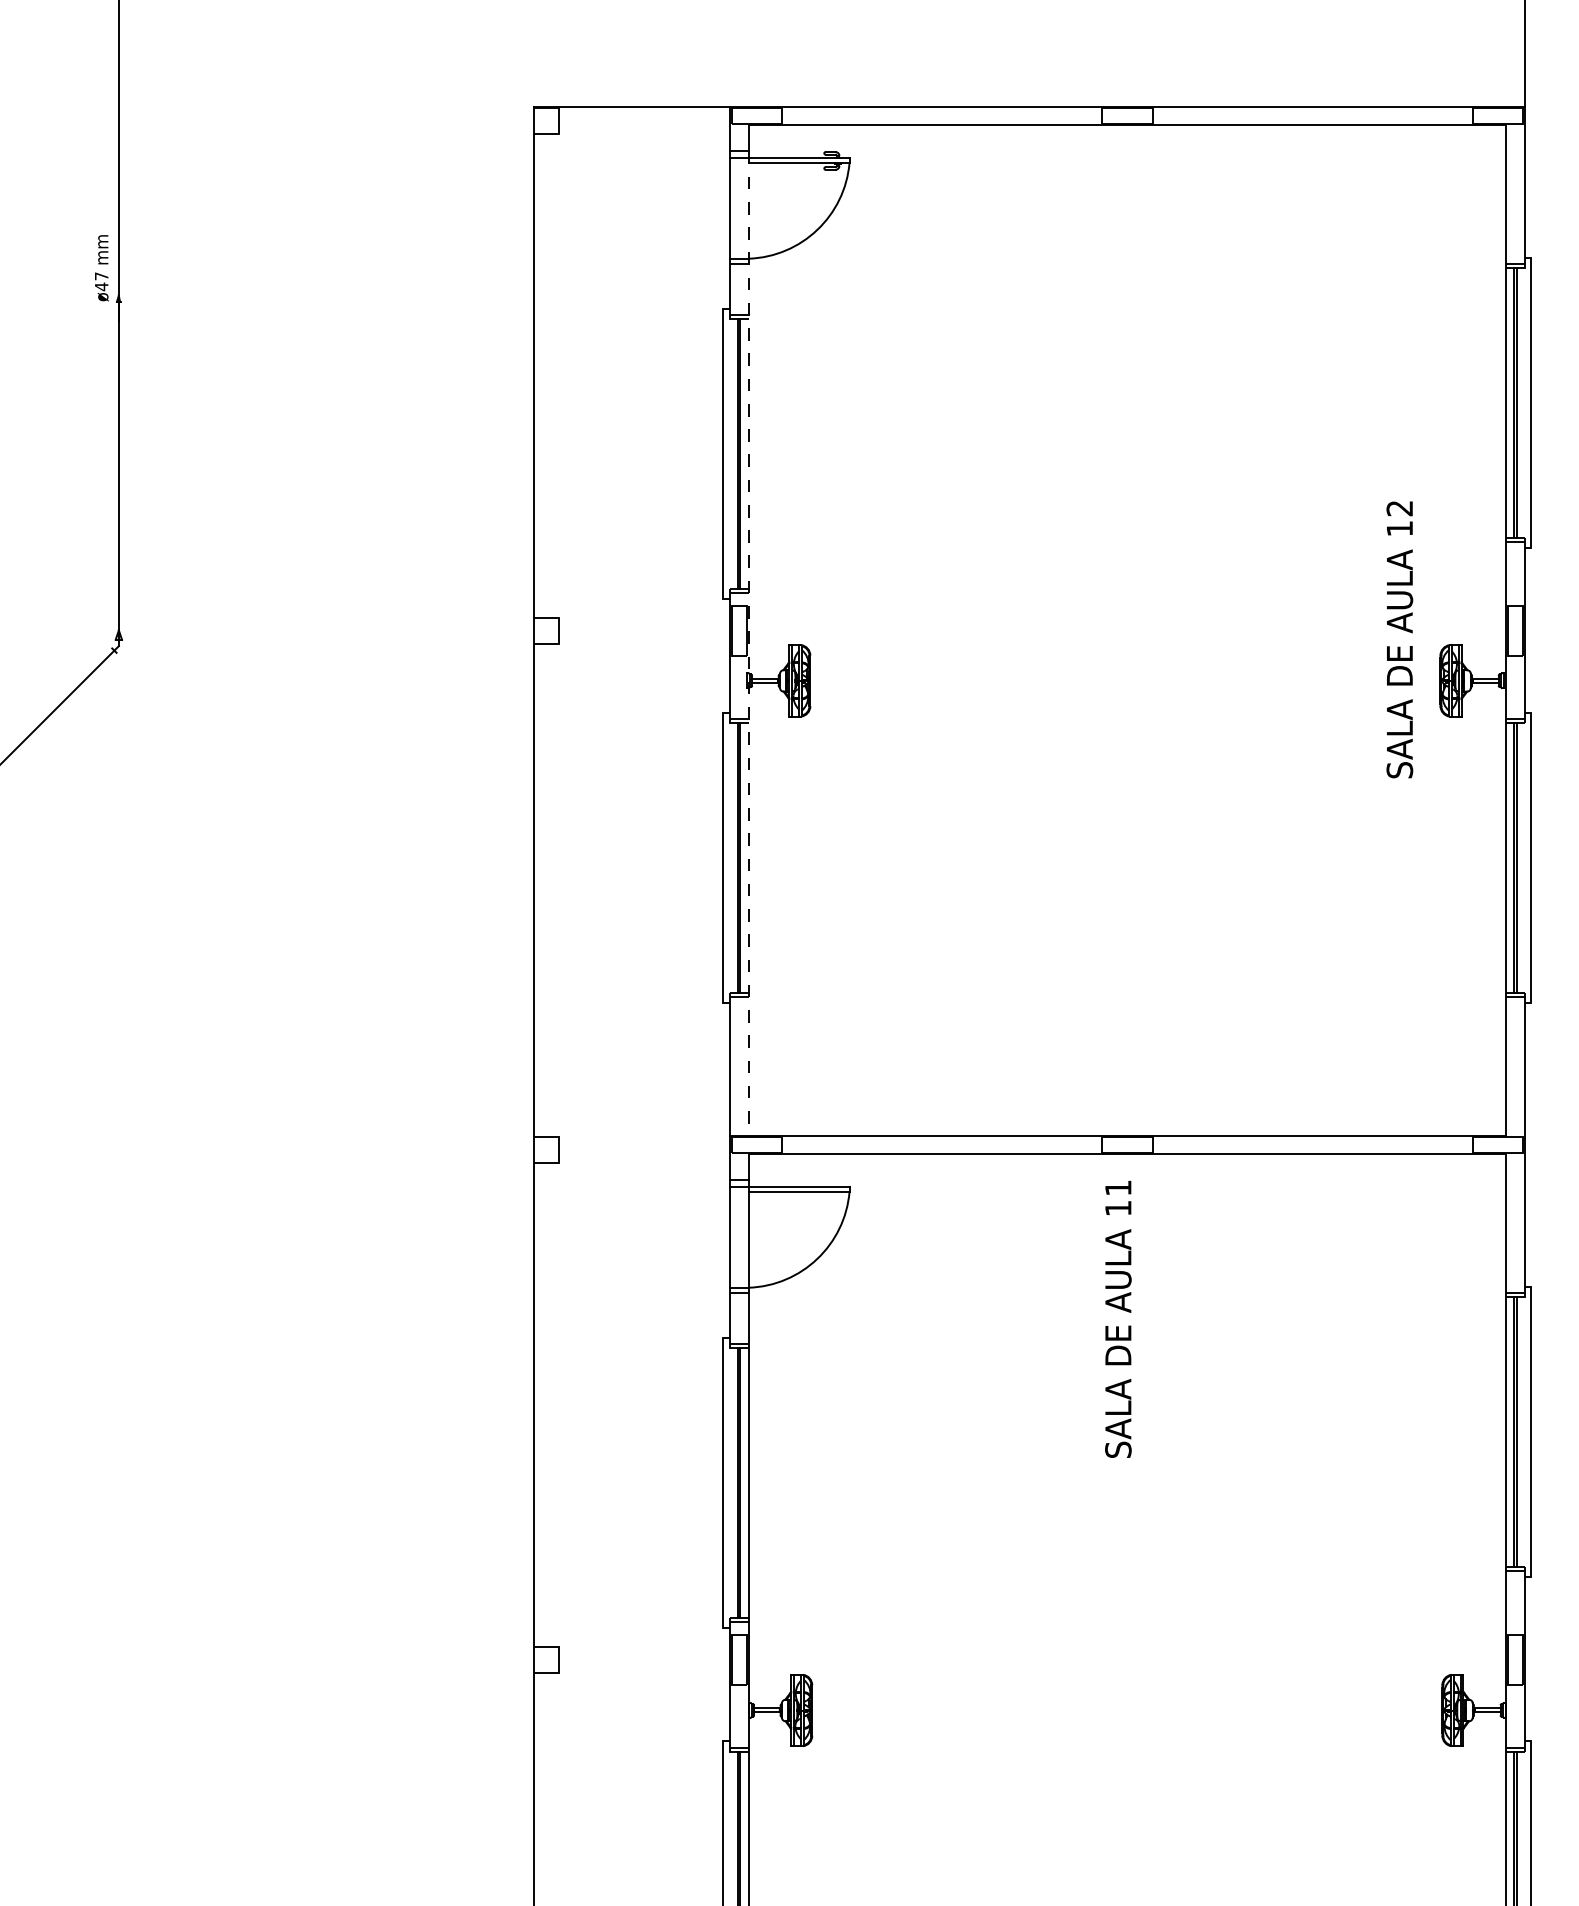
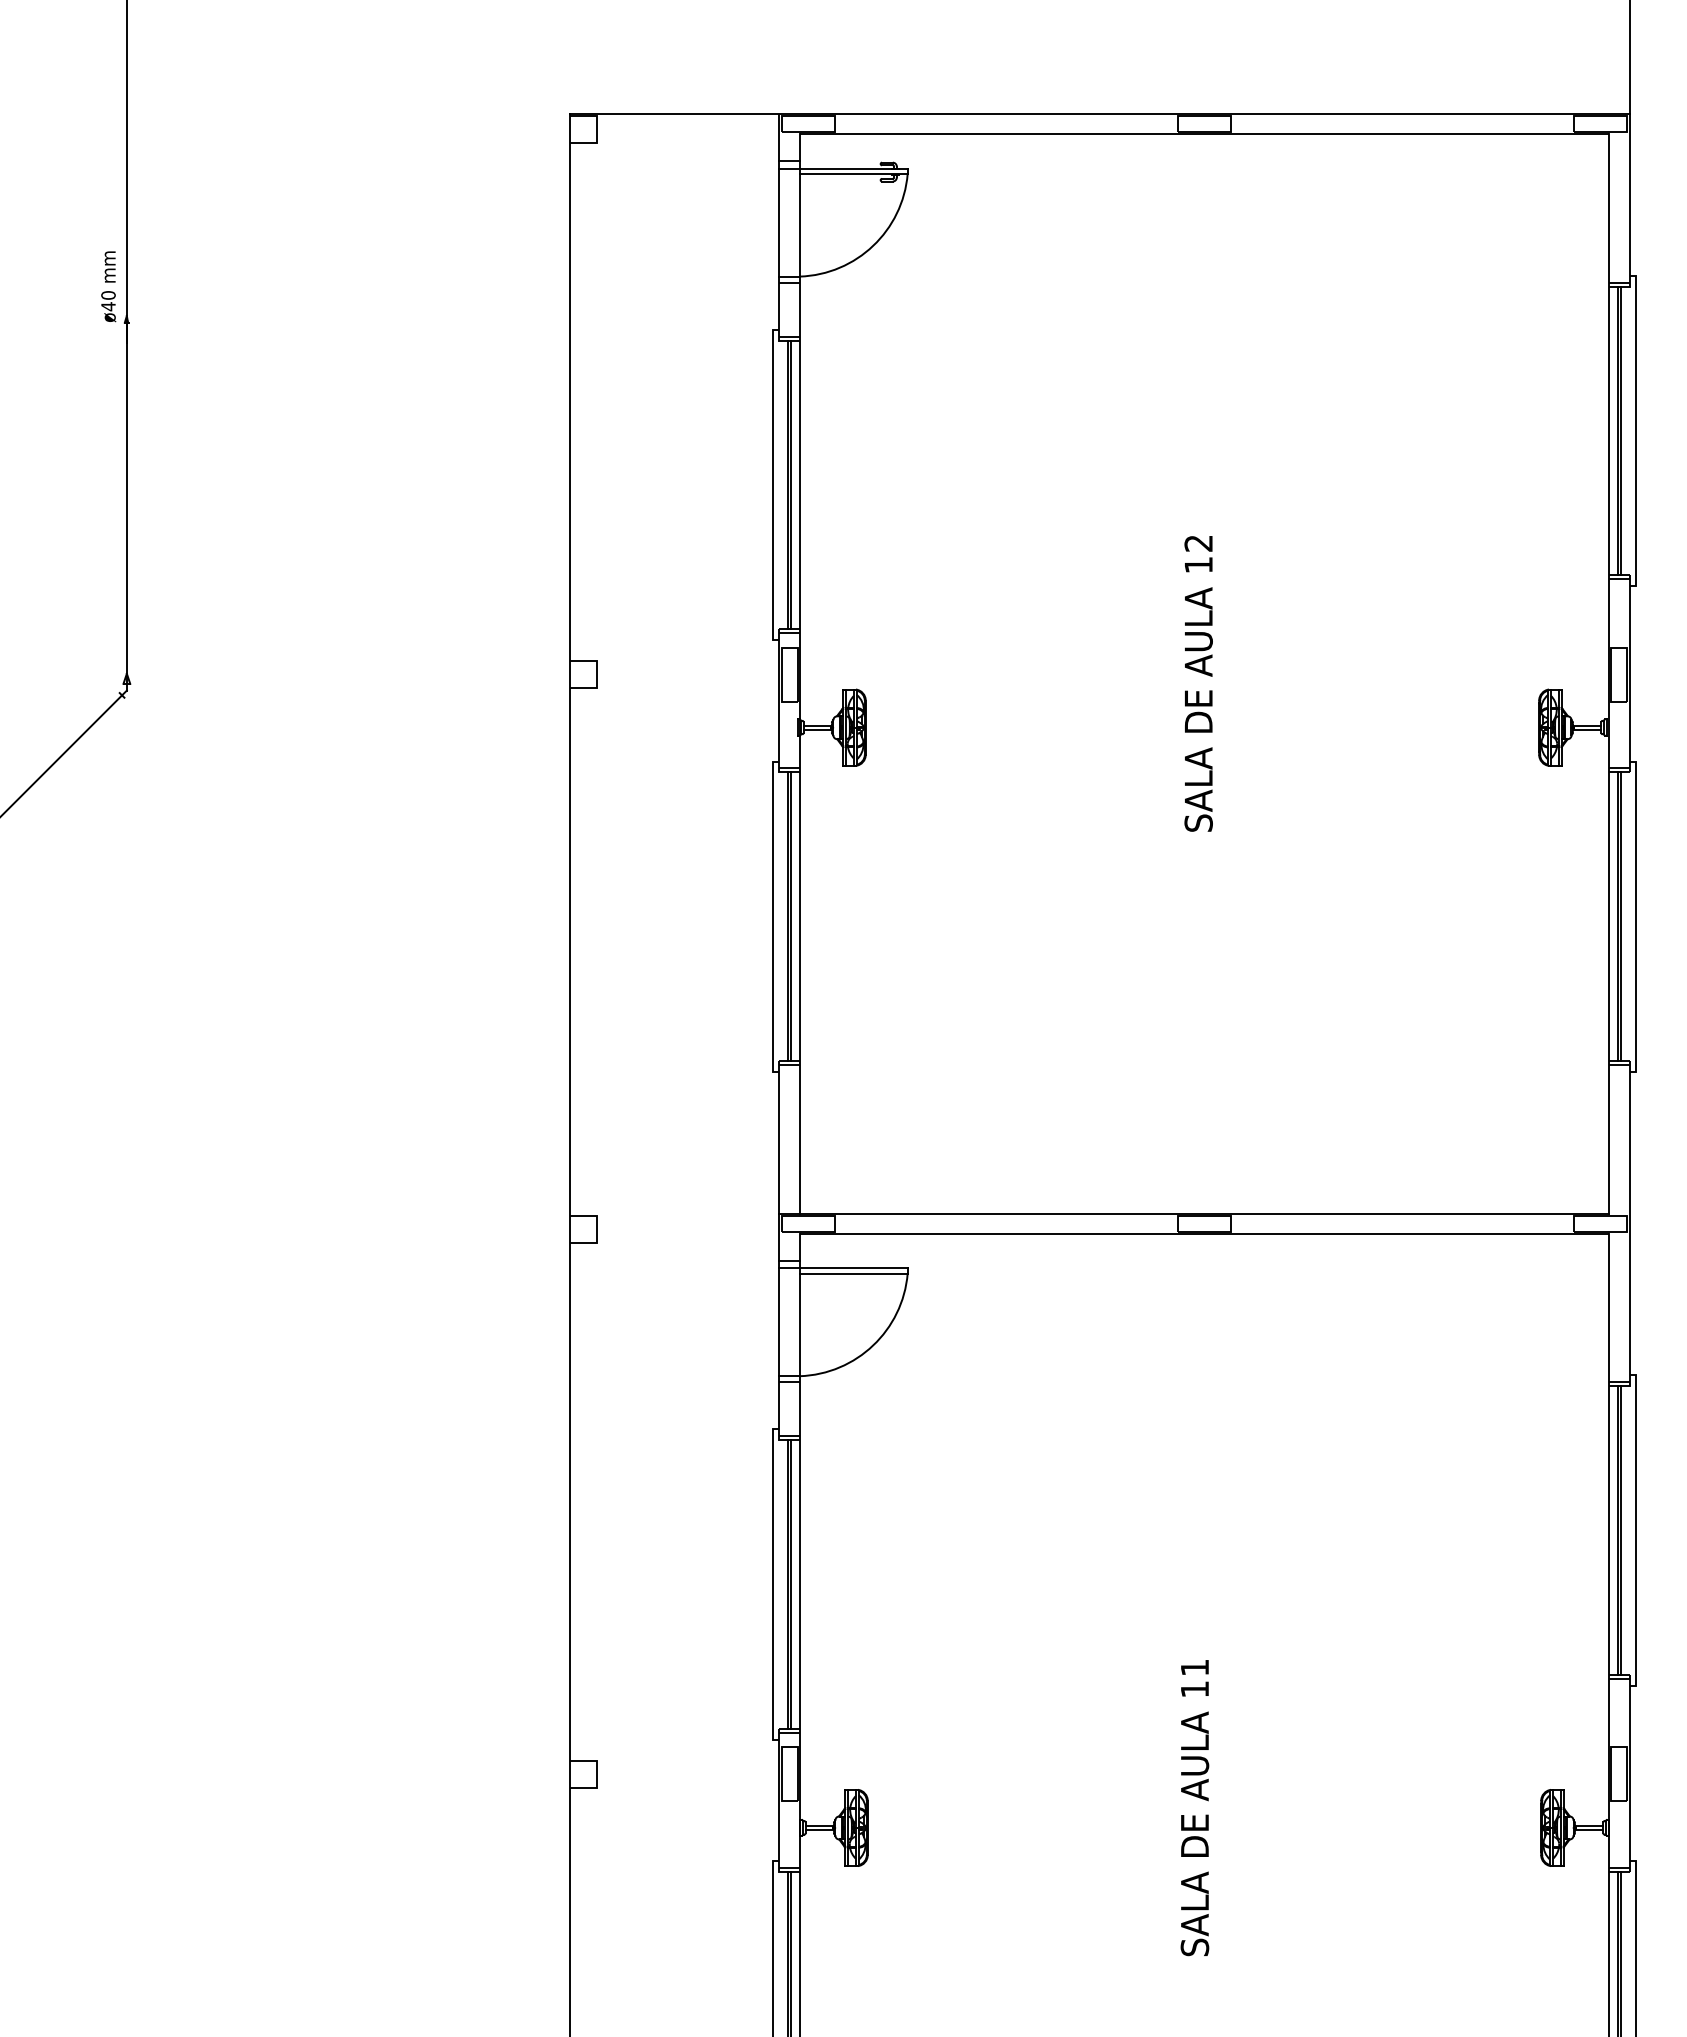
text: (101, 276) -> (108, 295), ø47 -> ø40
text: (1399, 639) -> (1198, 683), moved
line: (748, 643) -> (799, 687), dashed -> solid
text: (1117, 1319) -> (1194, 1808), moved

